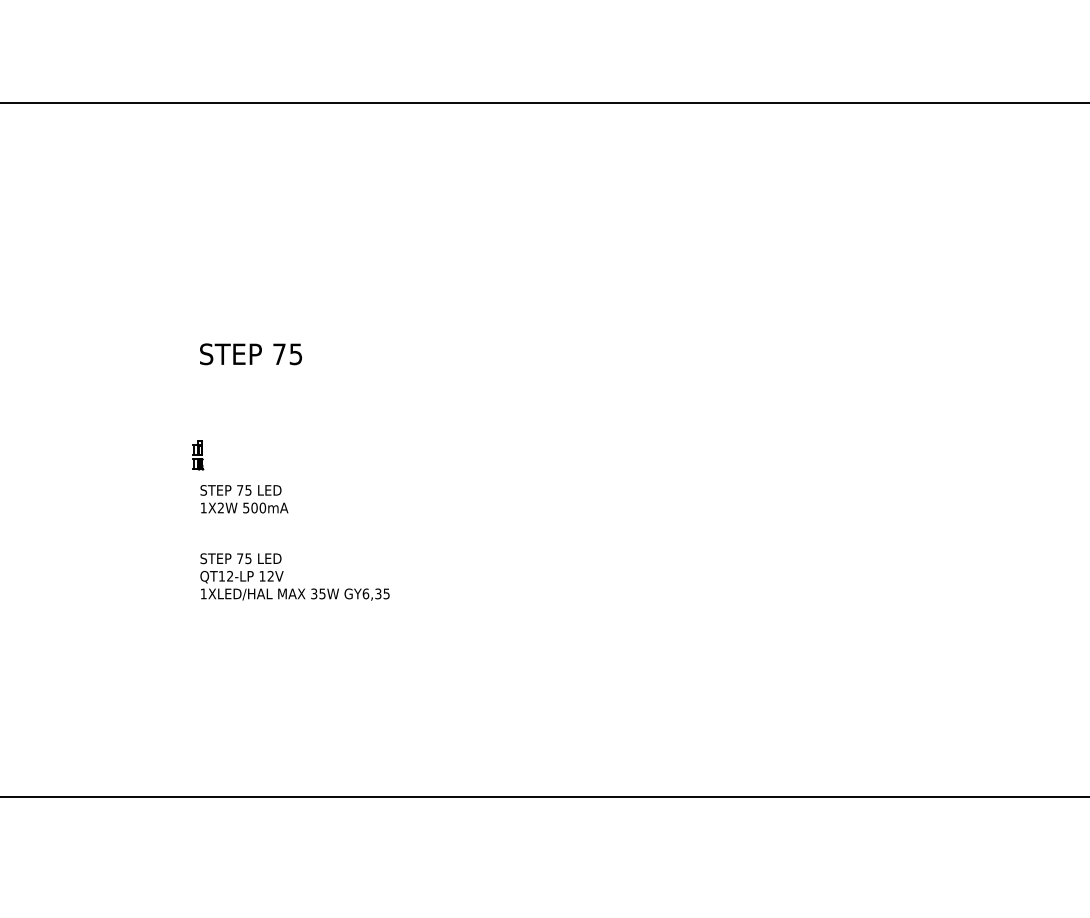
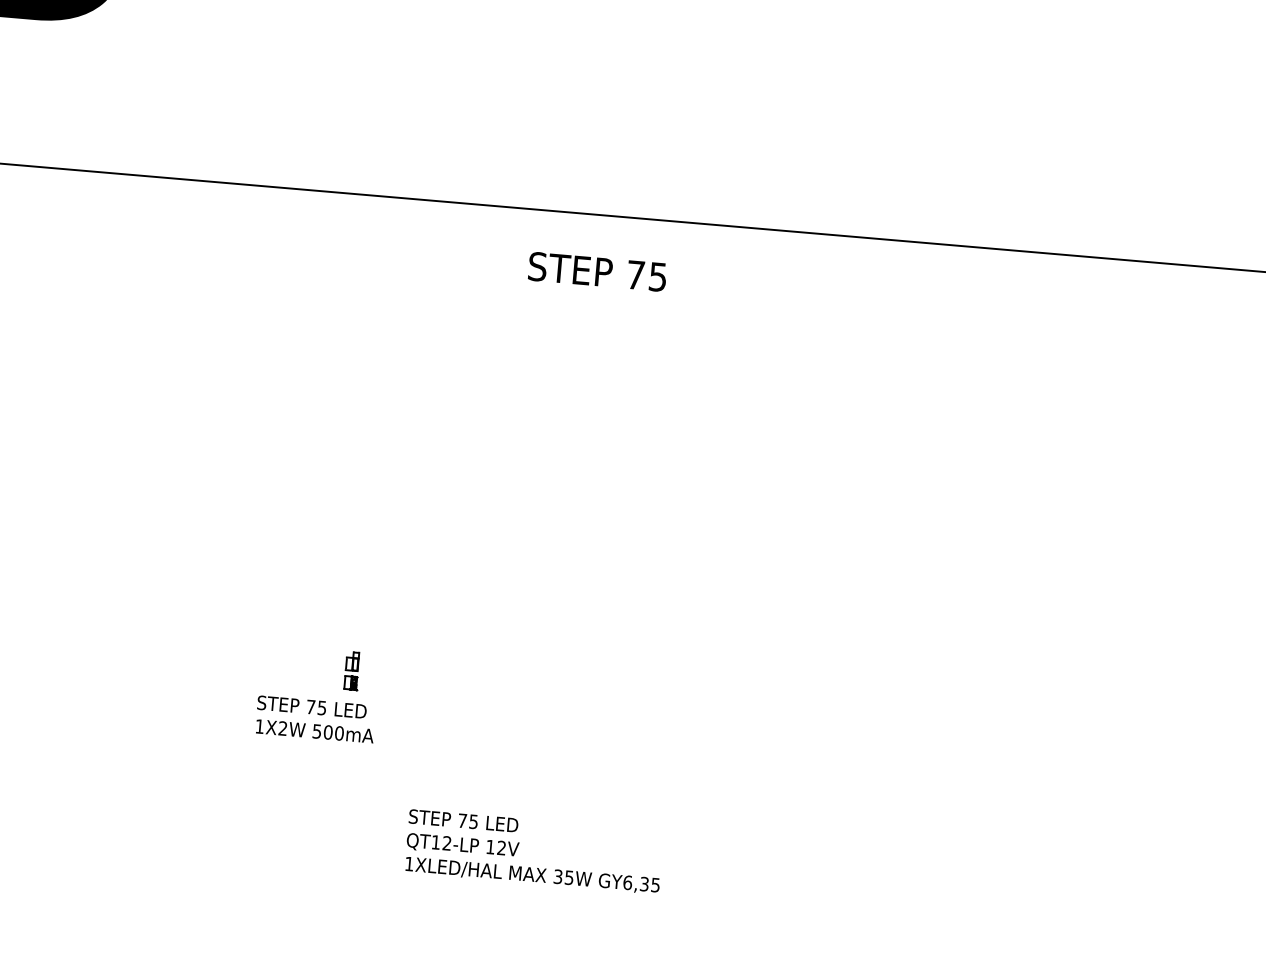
text: (250, 354) -> (596, 272), moved
text: (244, 499) -> (315, 719), moved
text: (294, 576) -> (533, 851), moved

